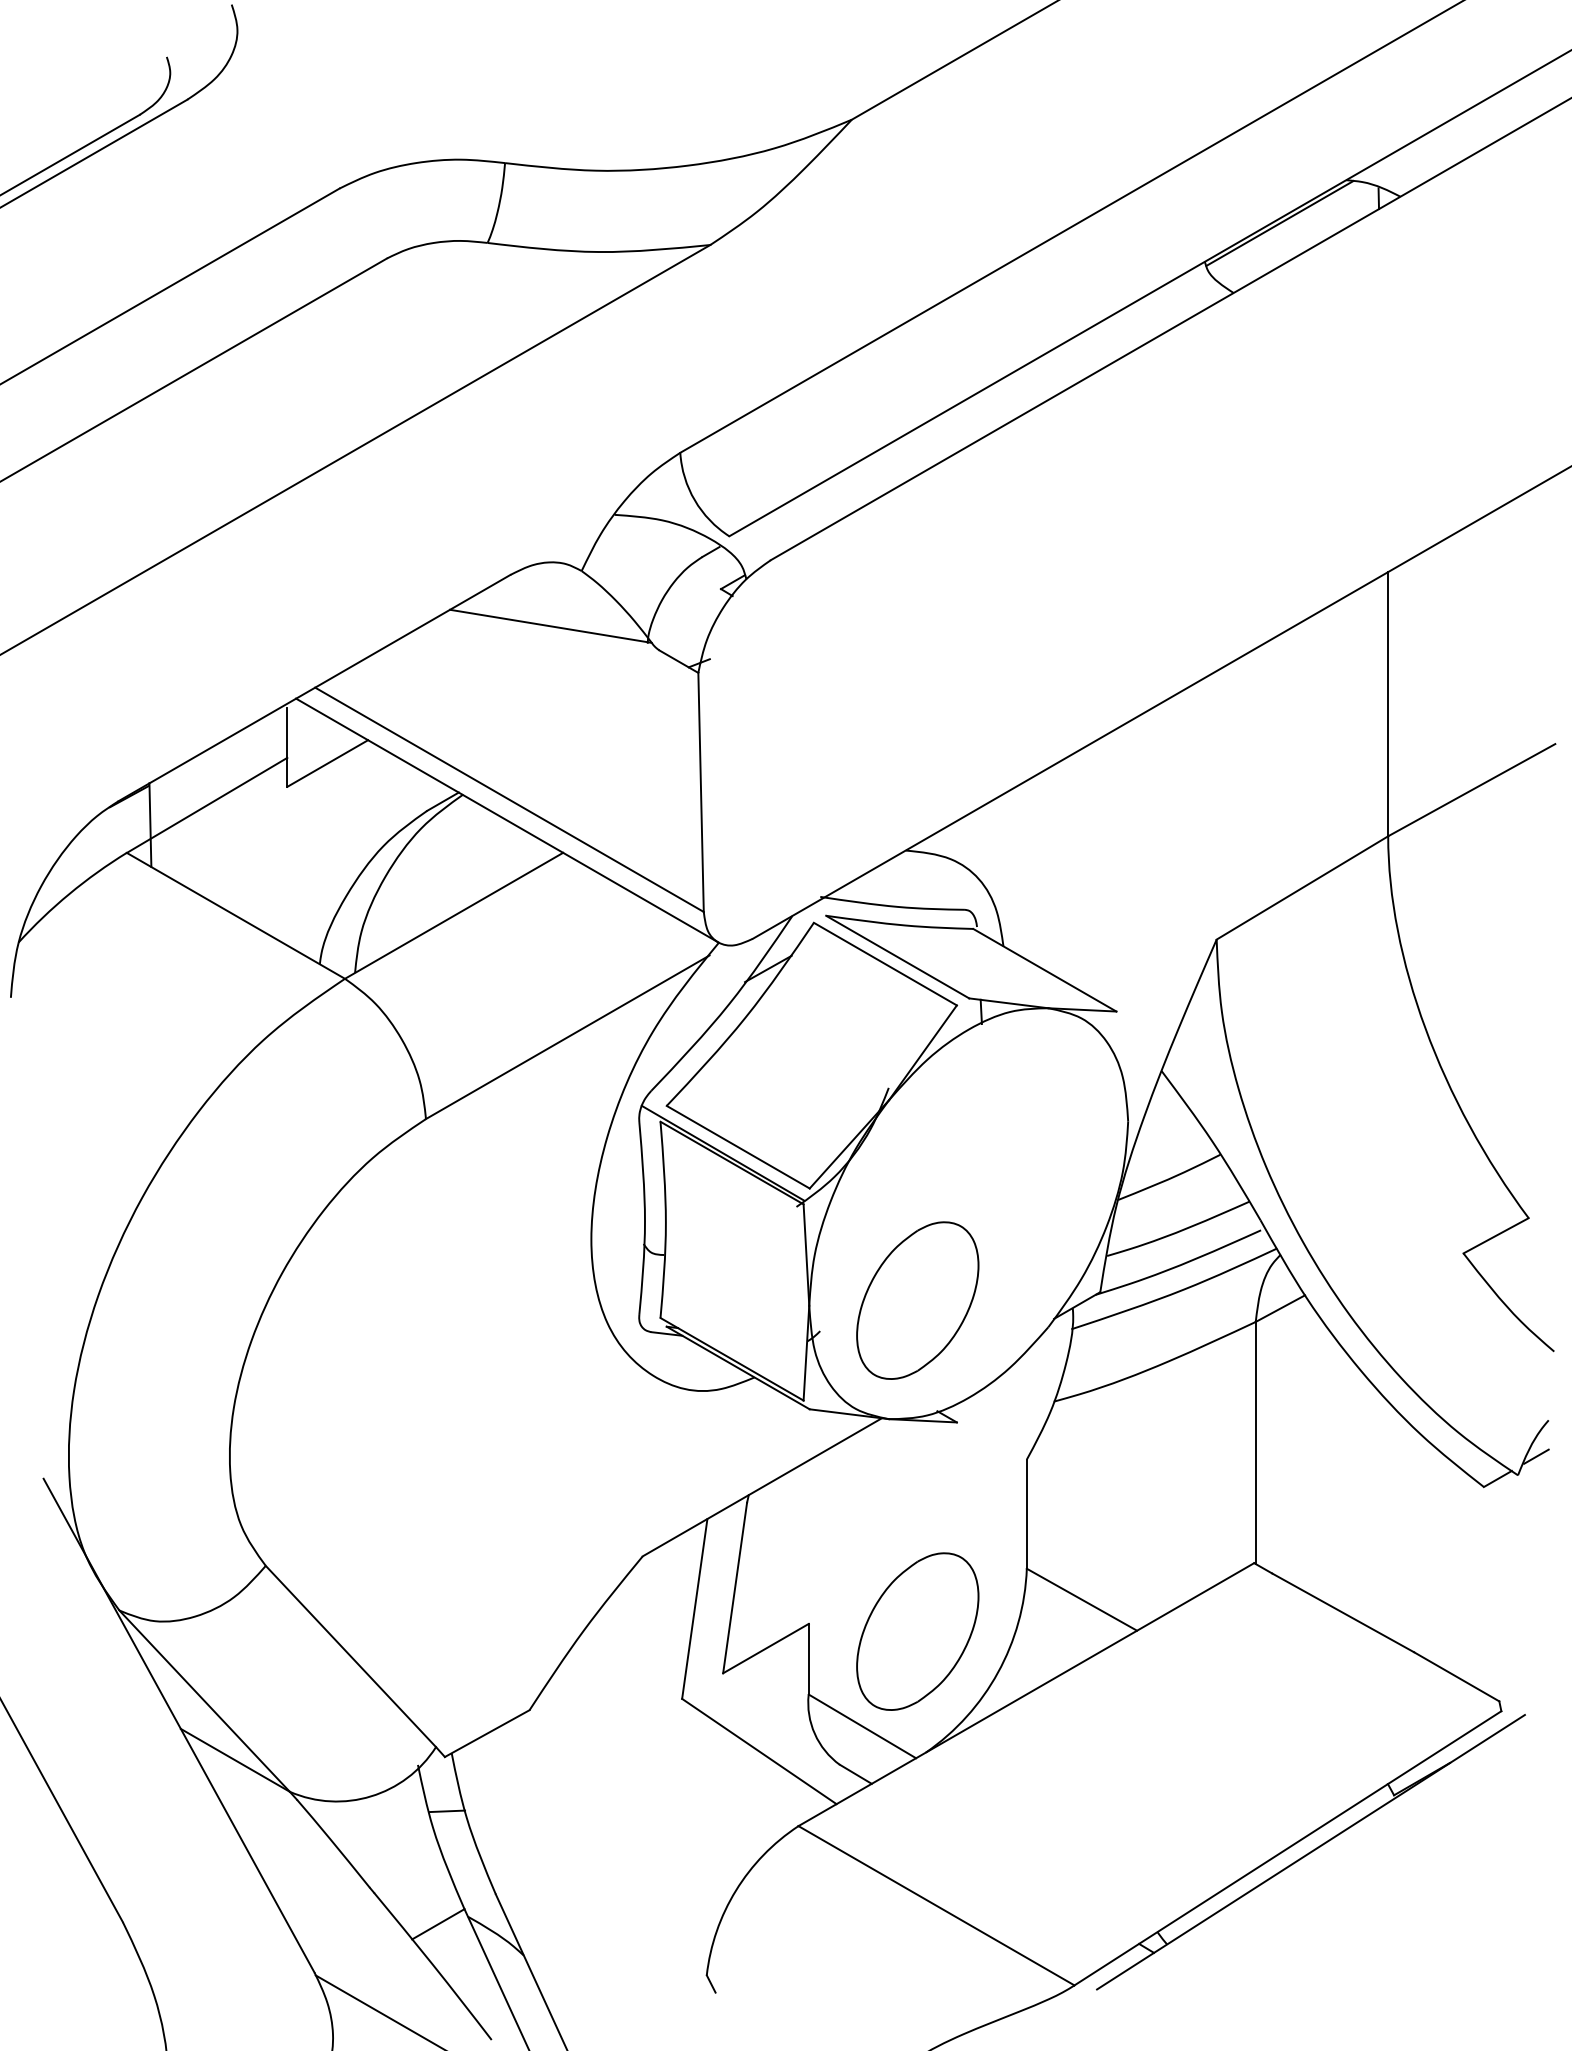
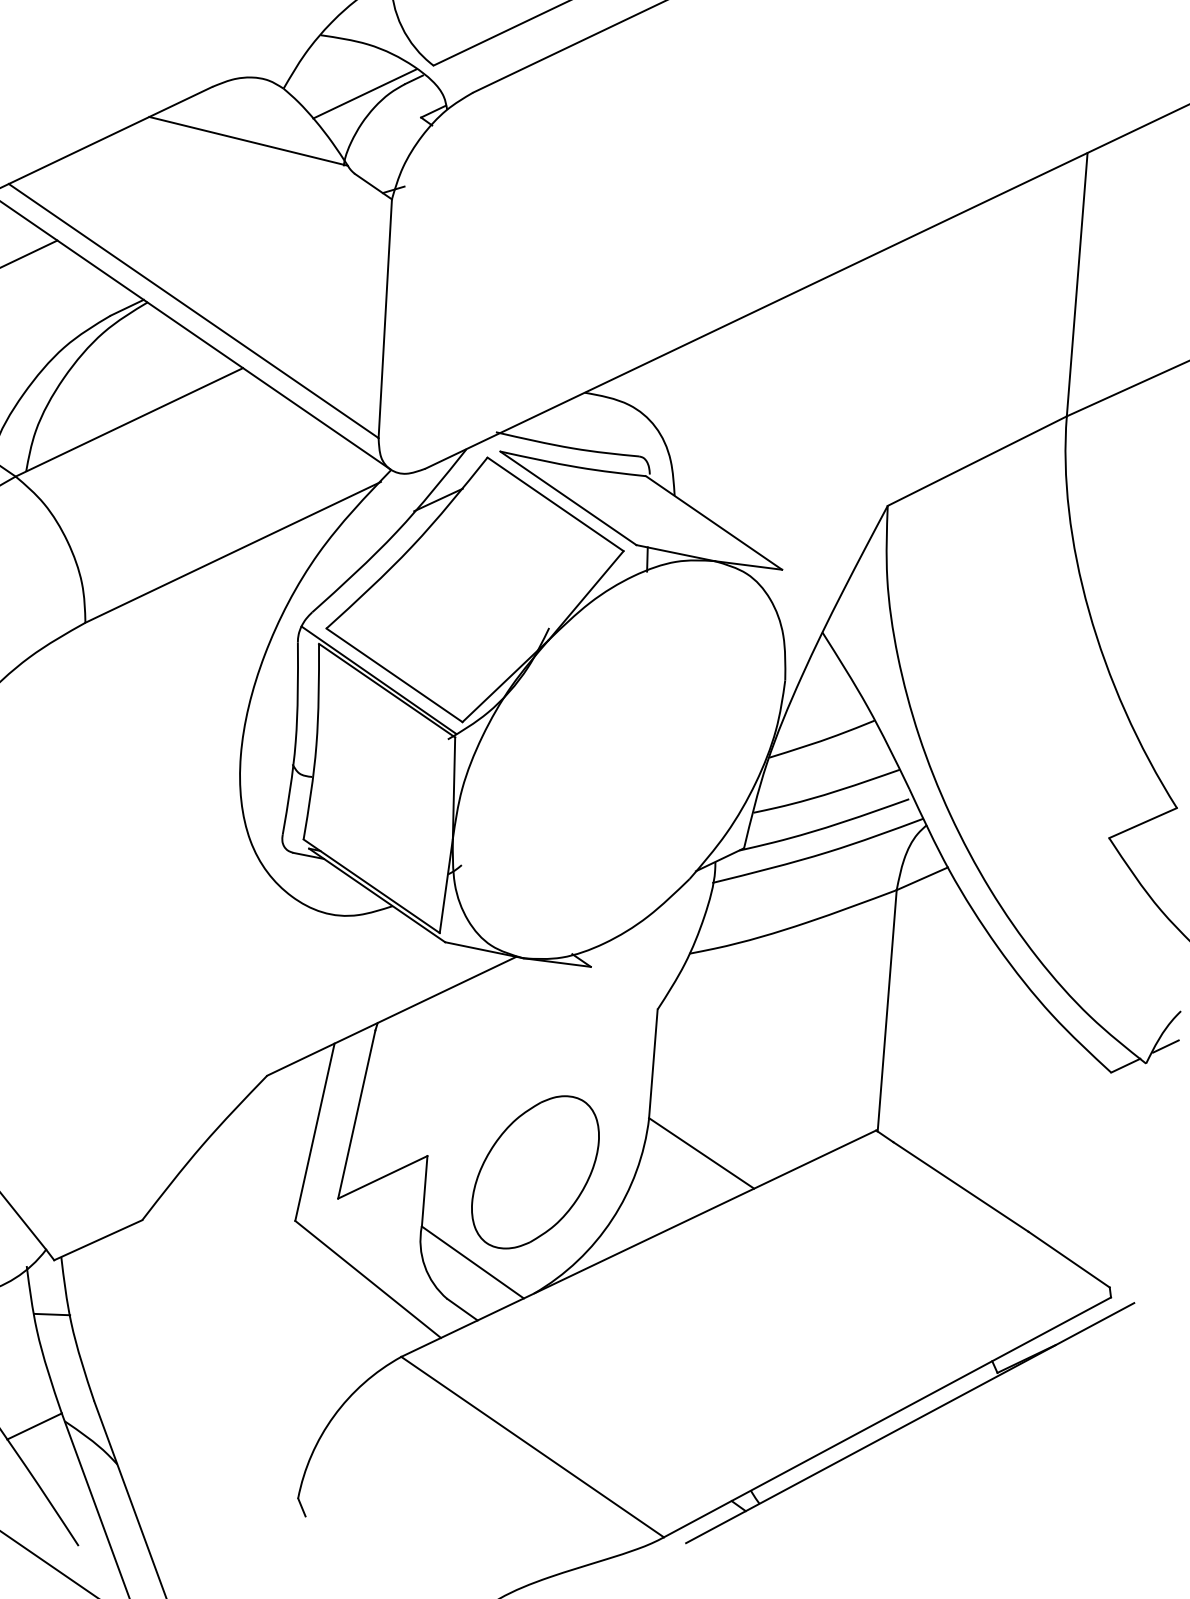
line: (662, 569) -> (364, 93), added
part: (917, 1300) -> (561, 842), removed

